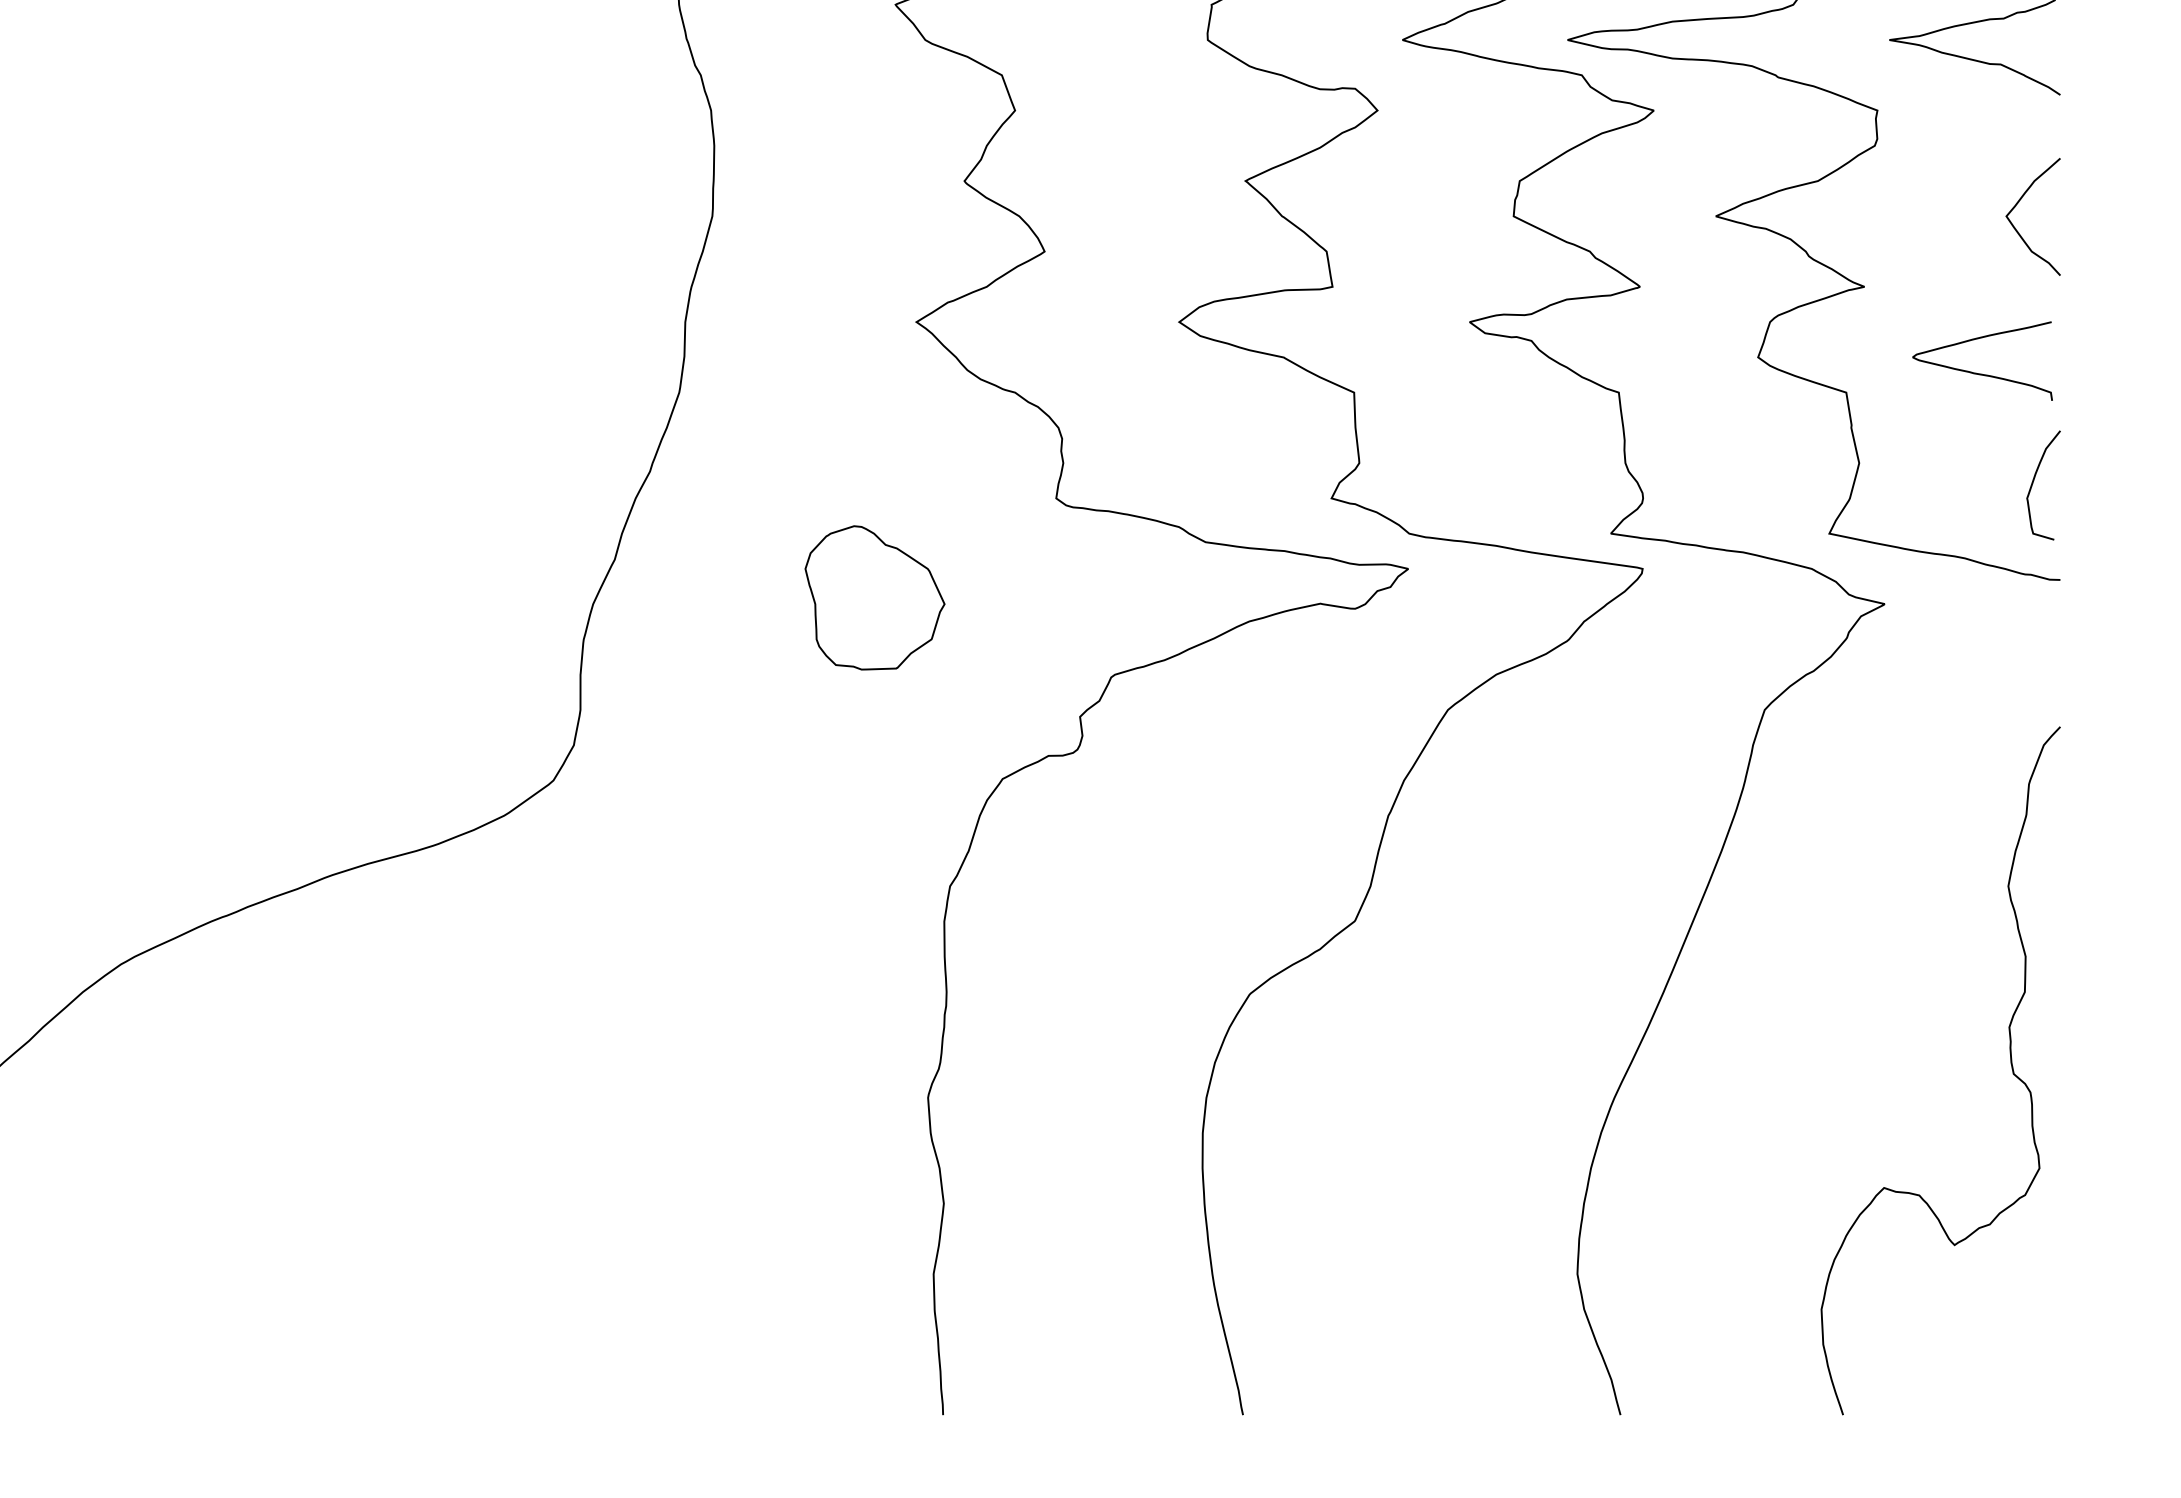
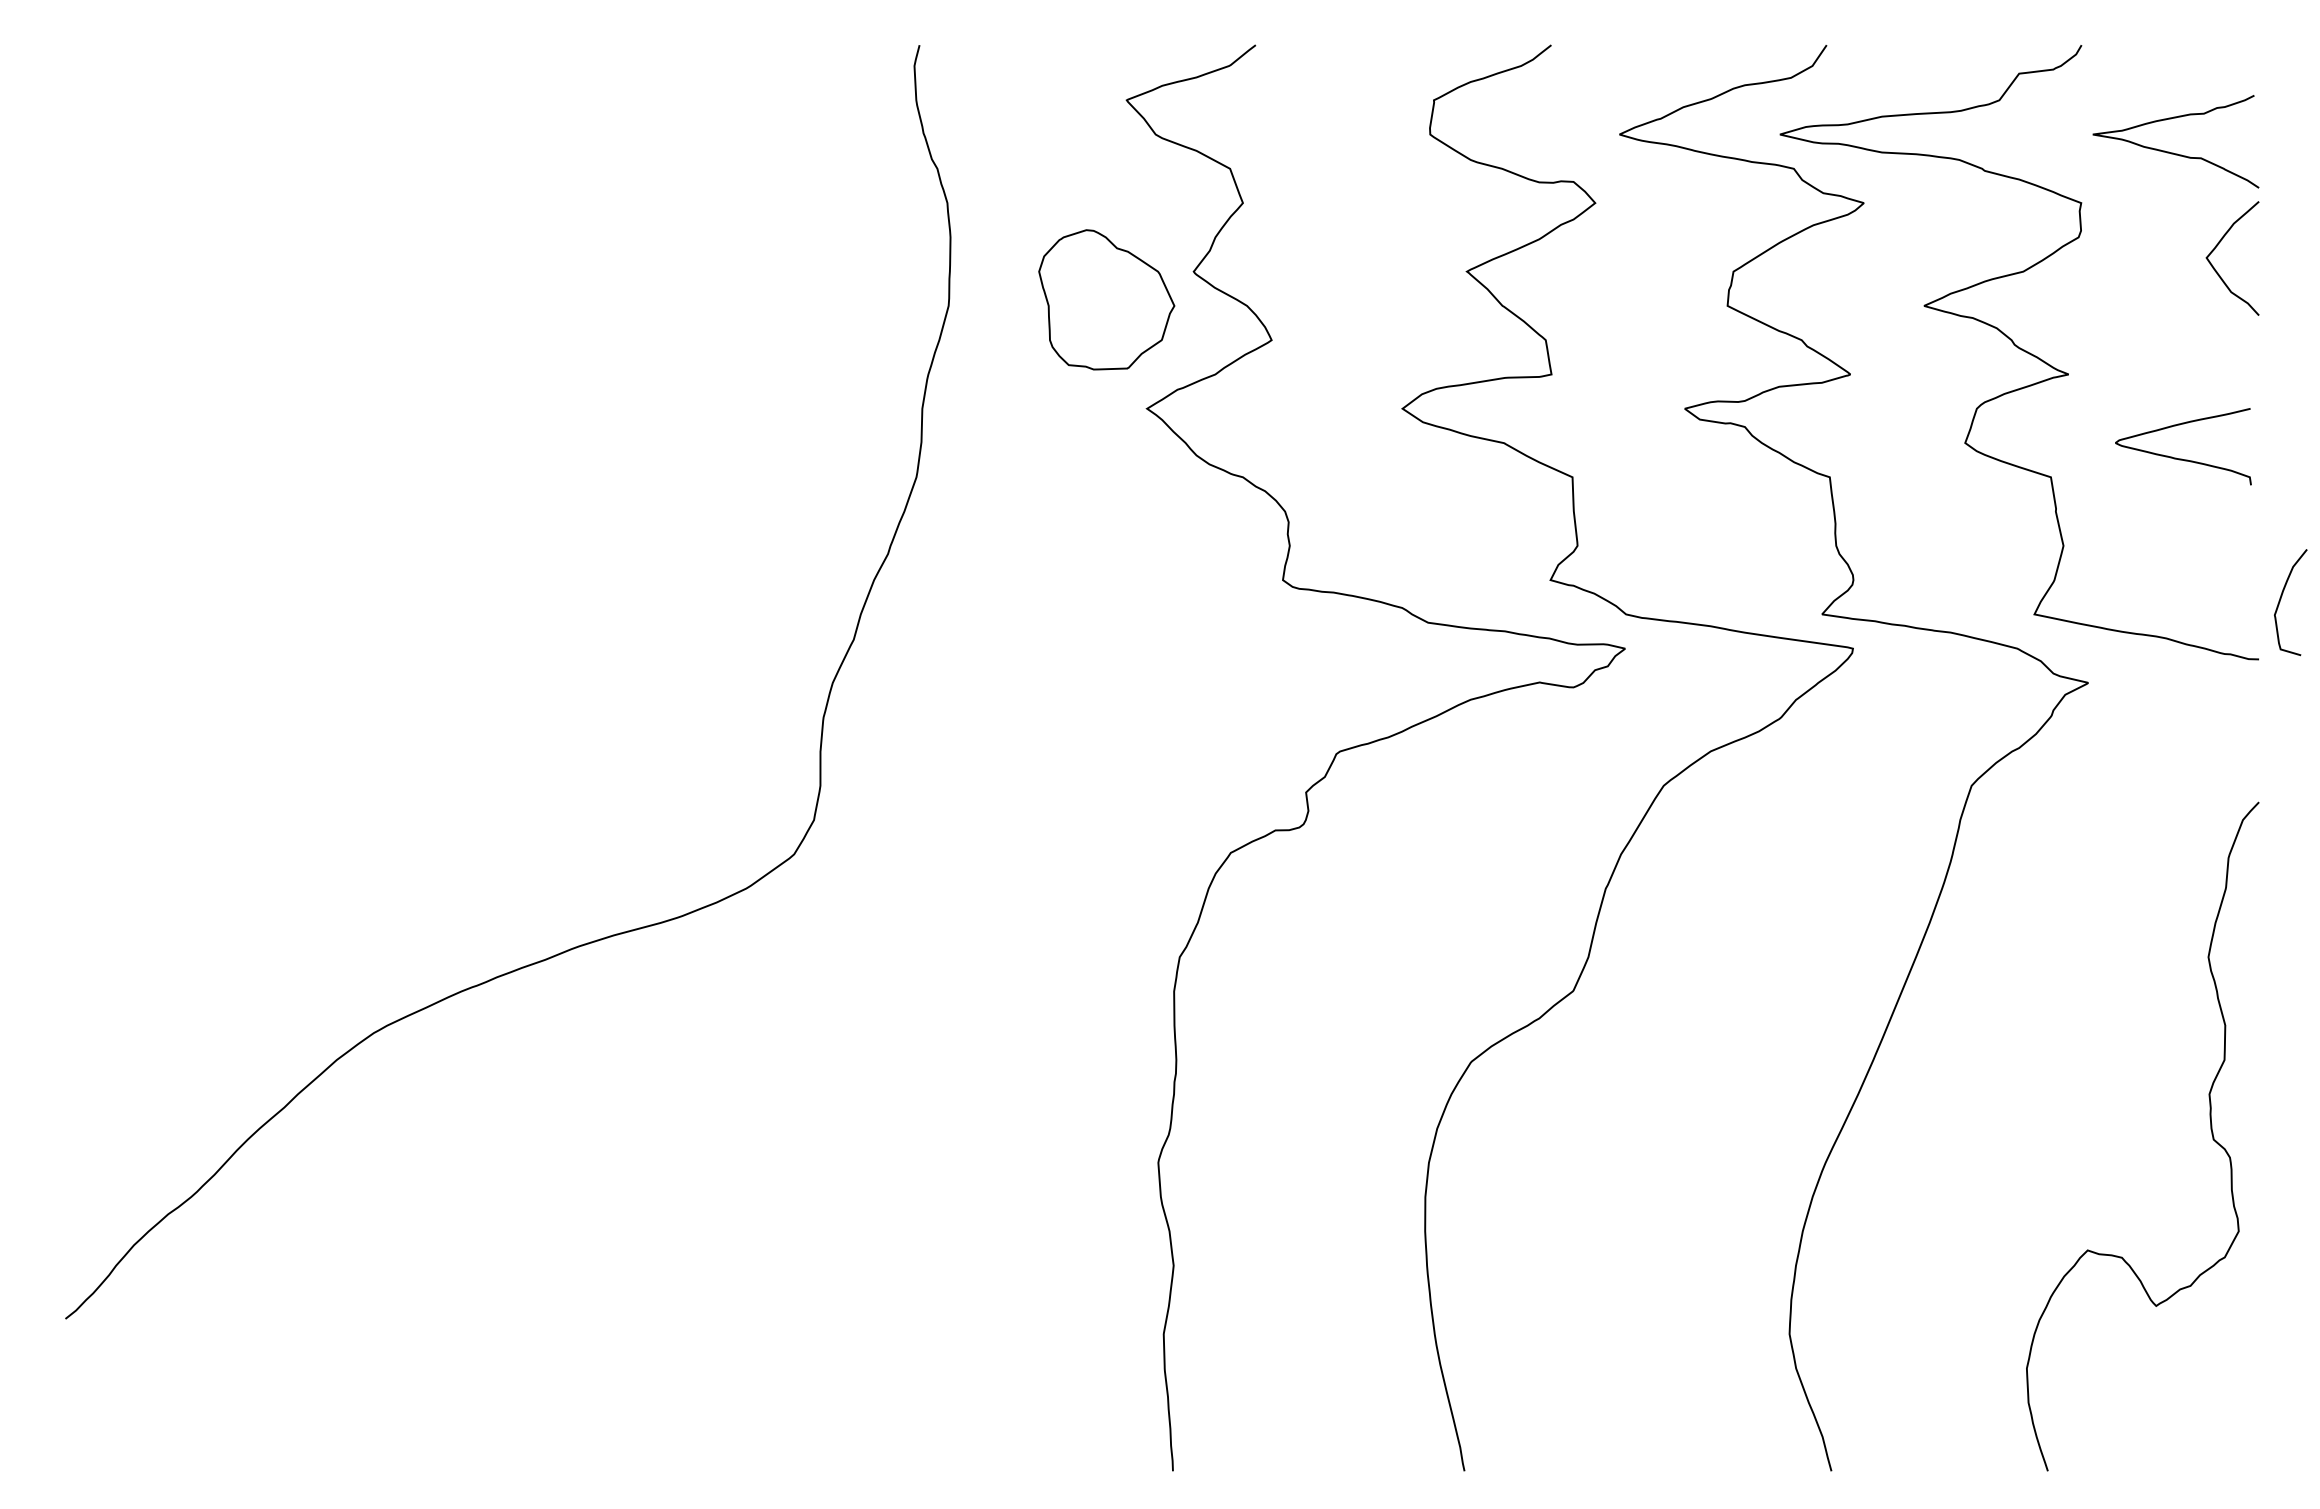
curve: (2018, 203) -> (2218, 245), moved
curve: (2034, 482) -> (2281, 599), moved
part: (874, 597) -> (1106, 299), moved

